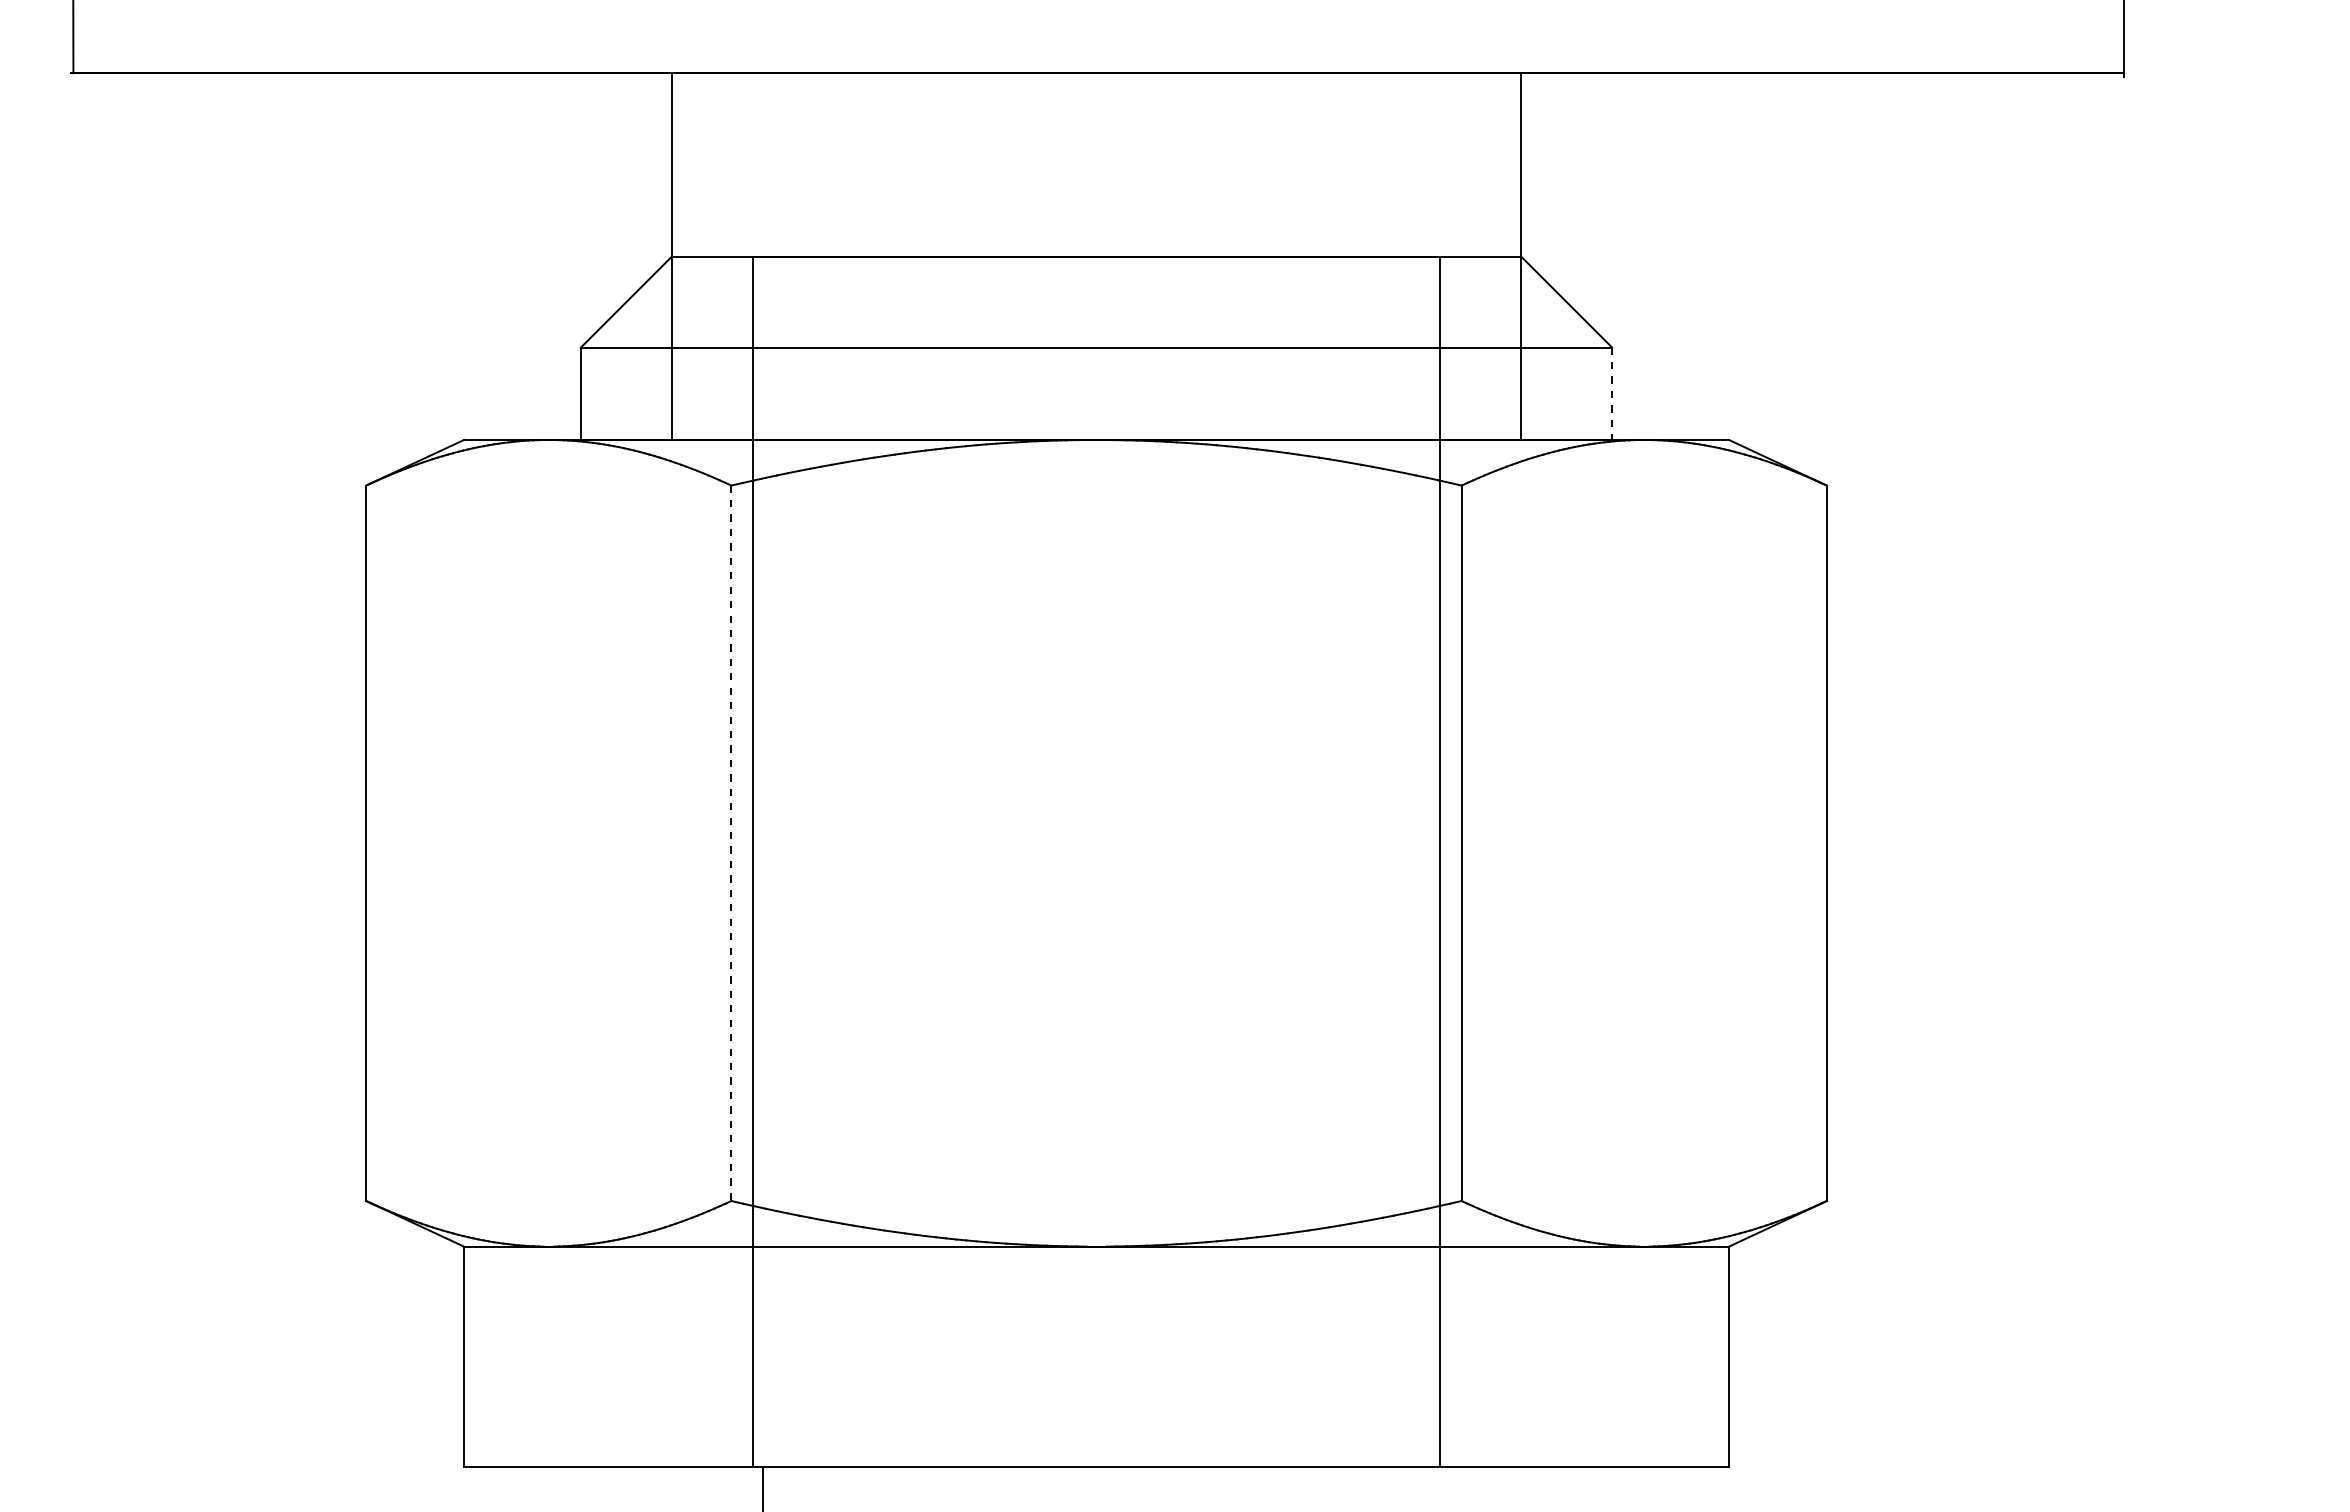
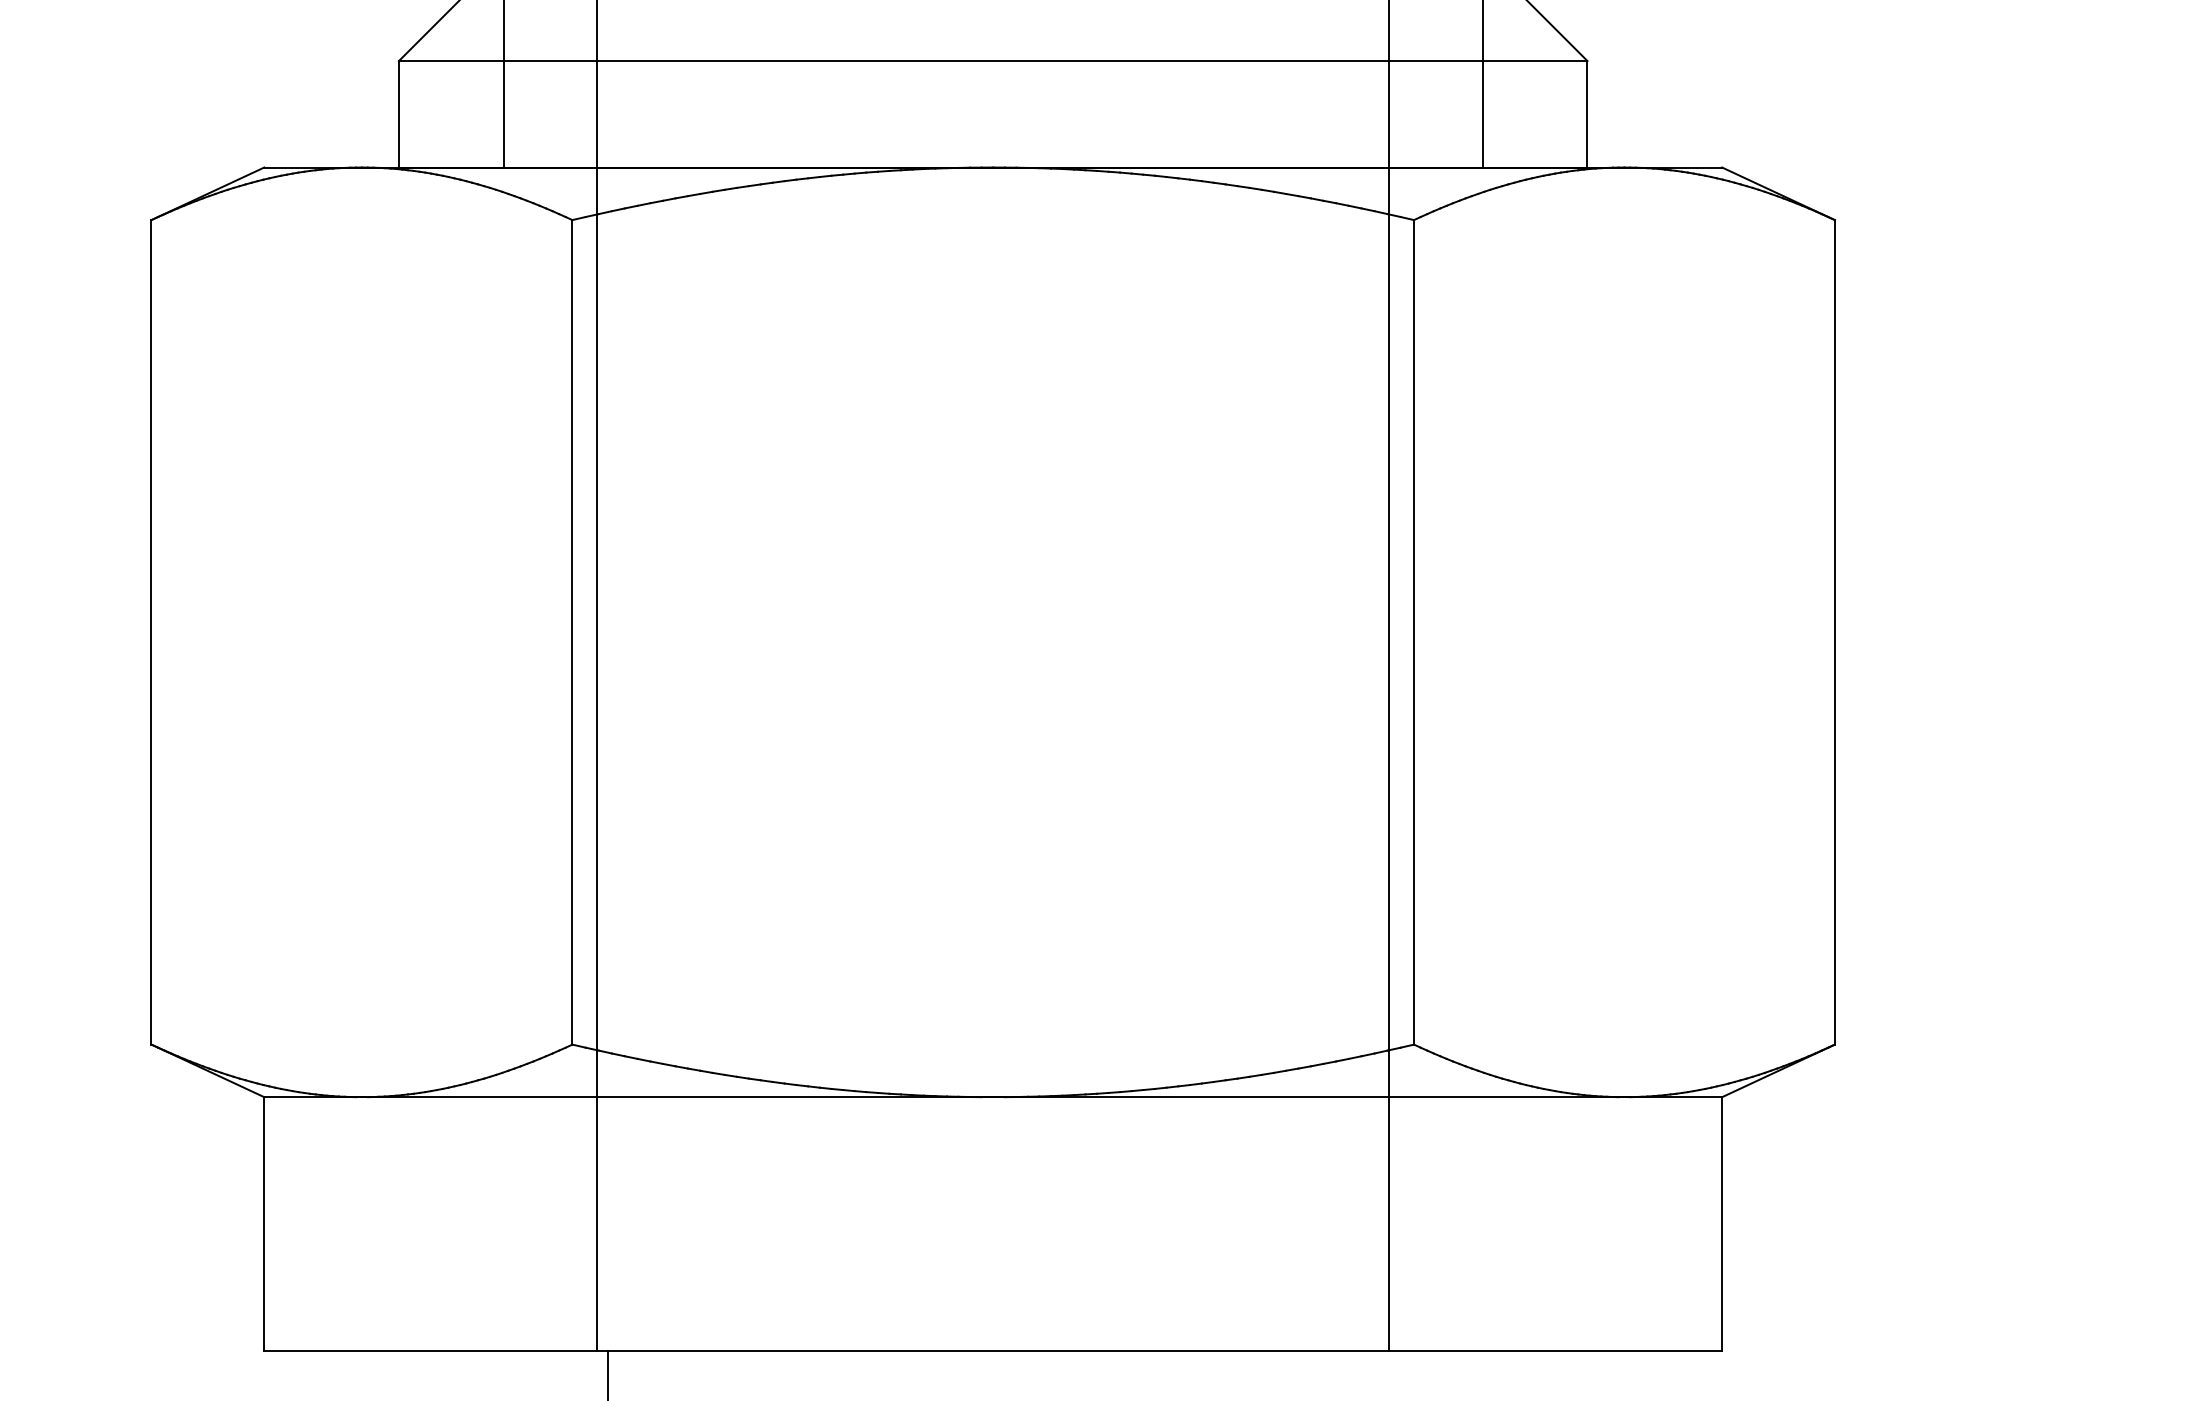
line: (1612, 394) -> (1587, 115), dashed -> solid
line: (731, 843) -> (572, 632), dashed -> solid

